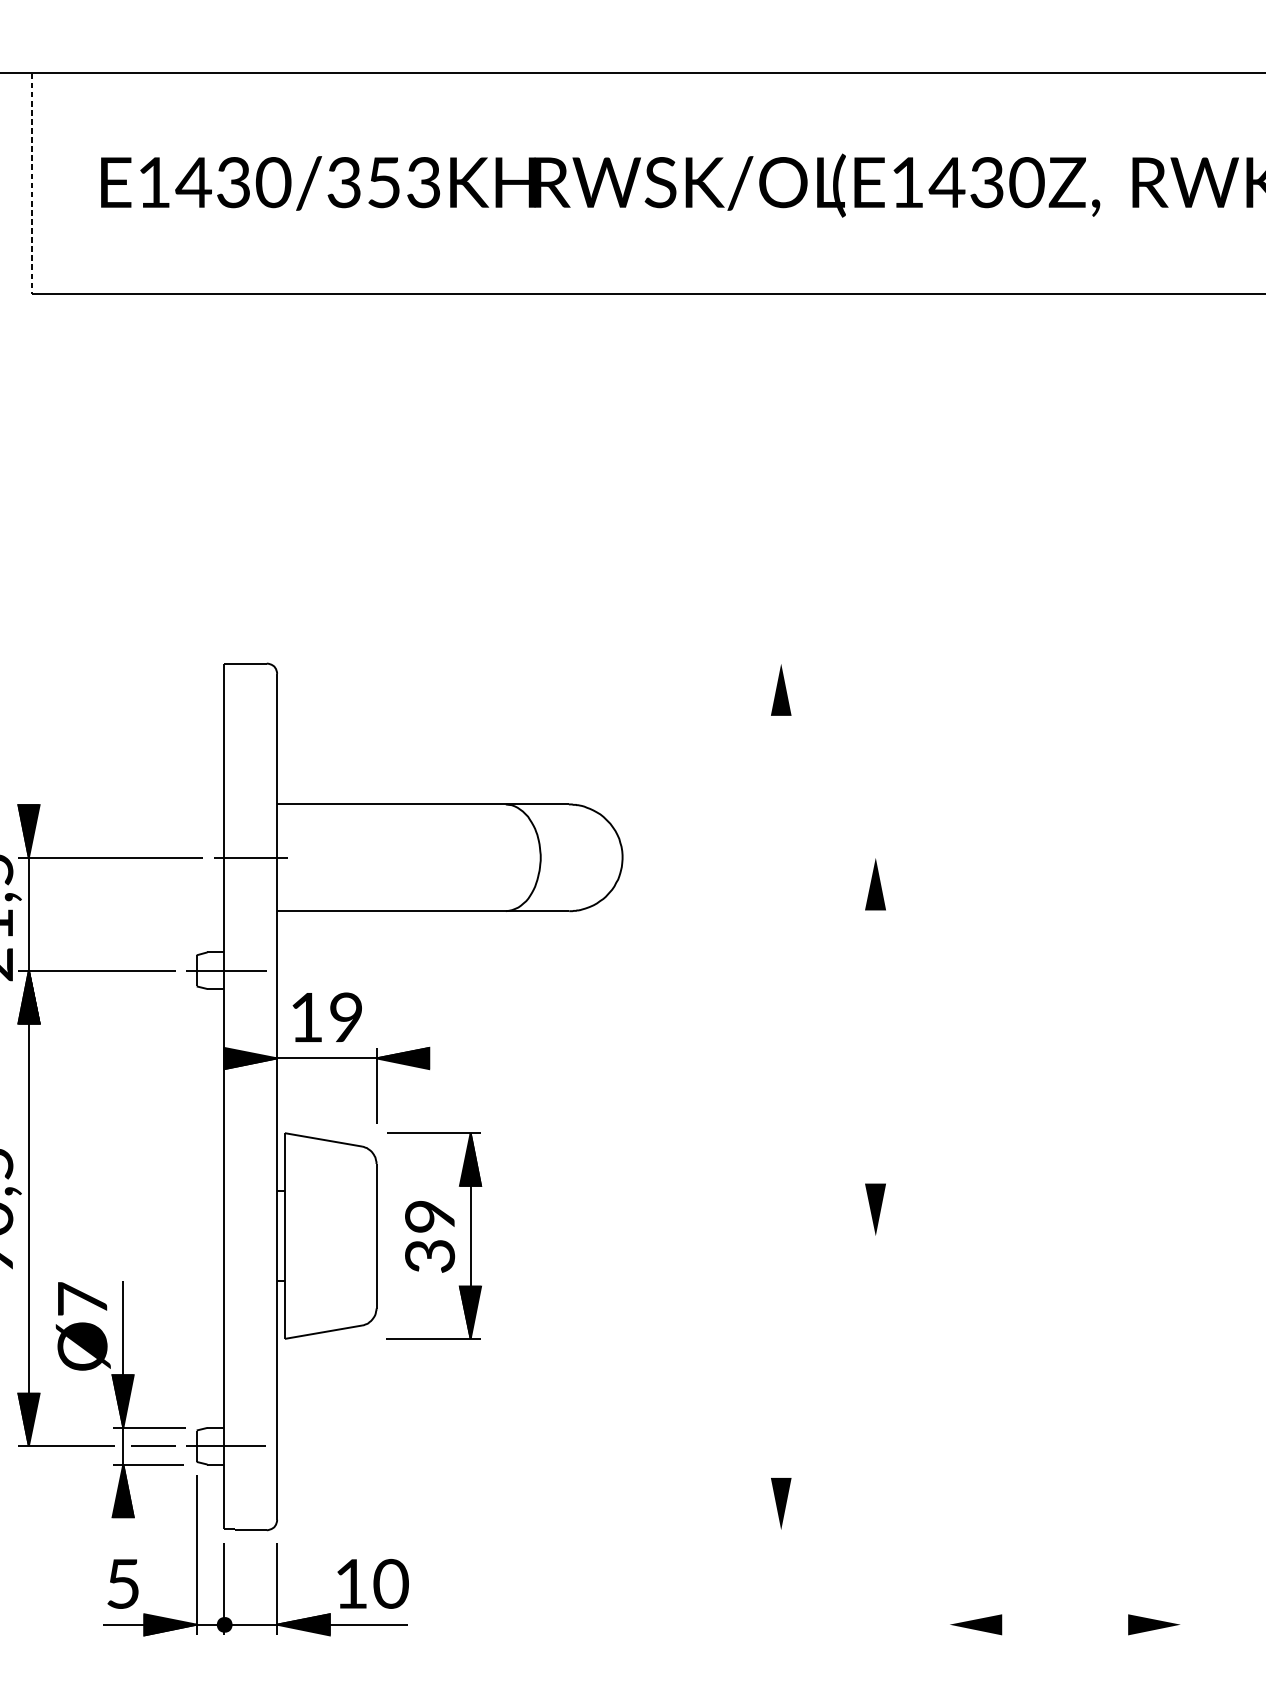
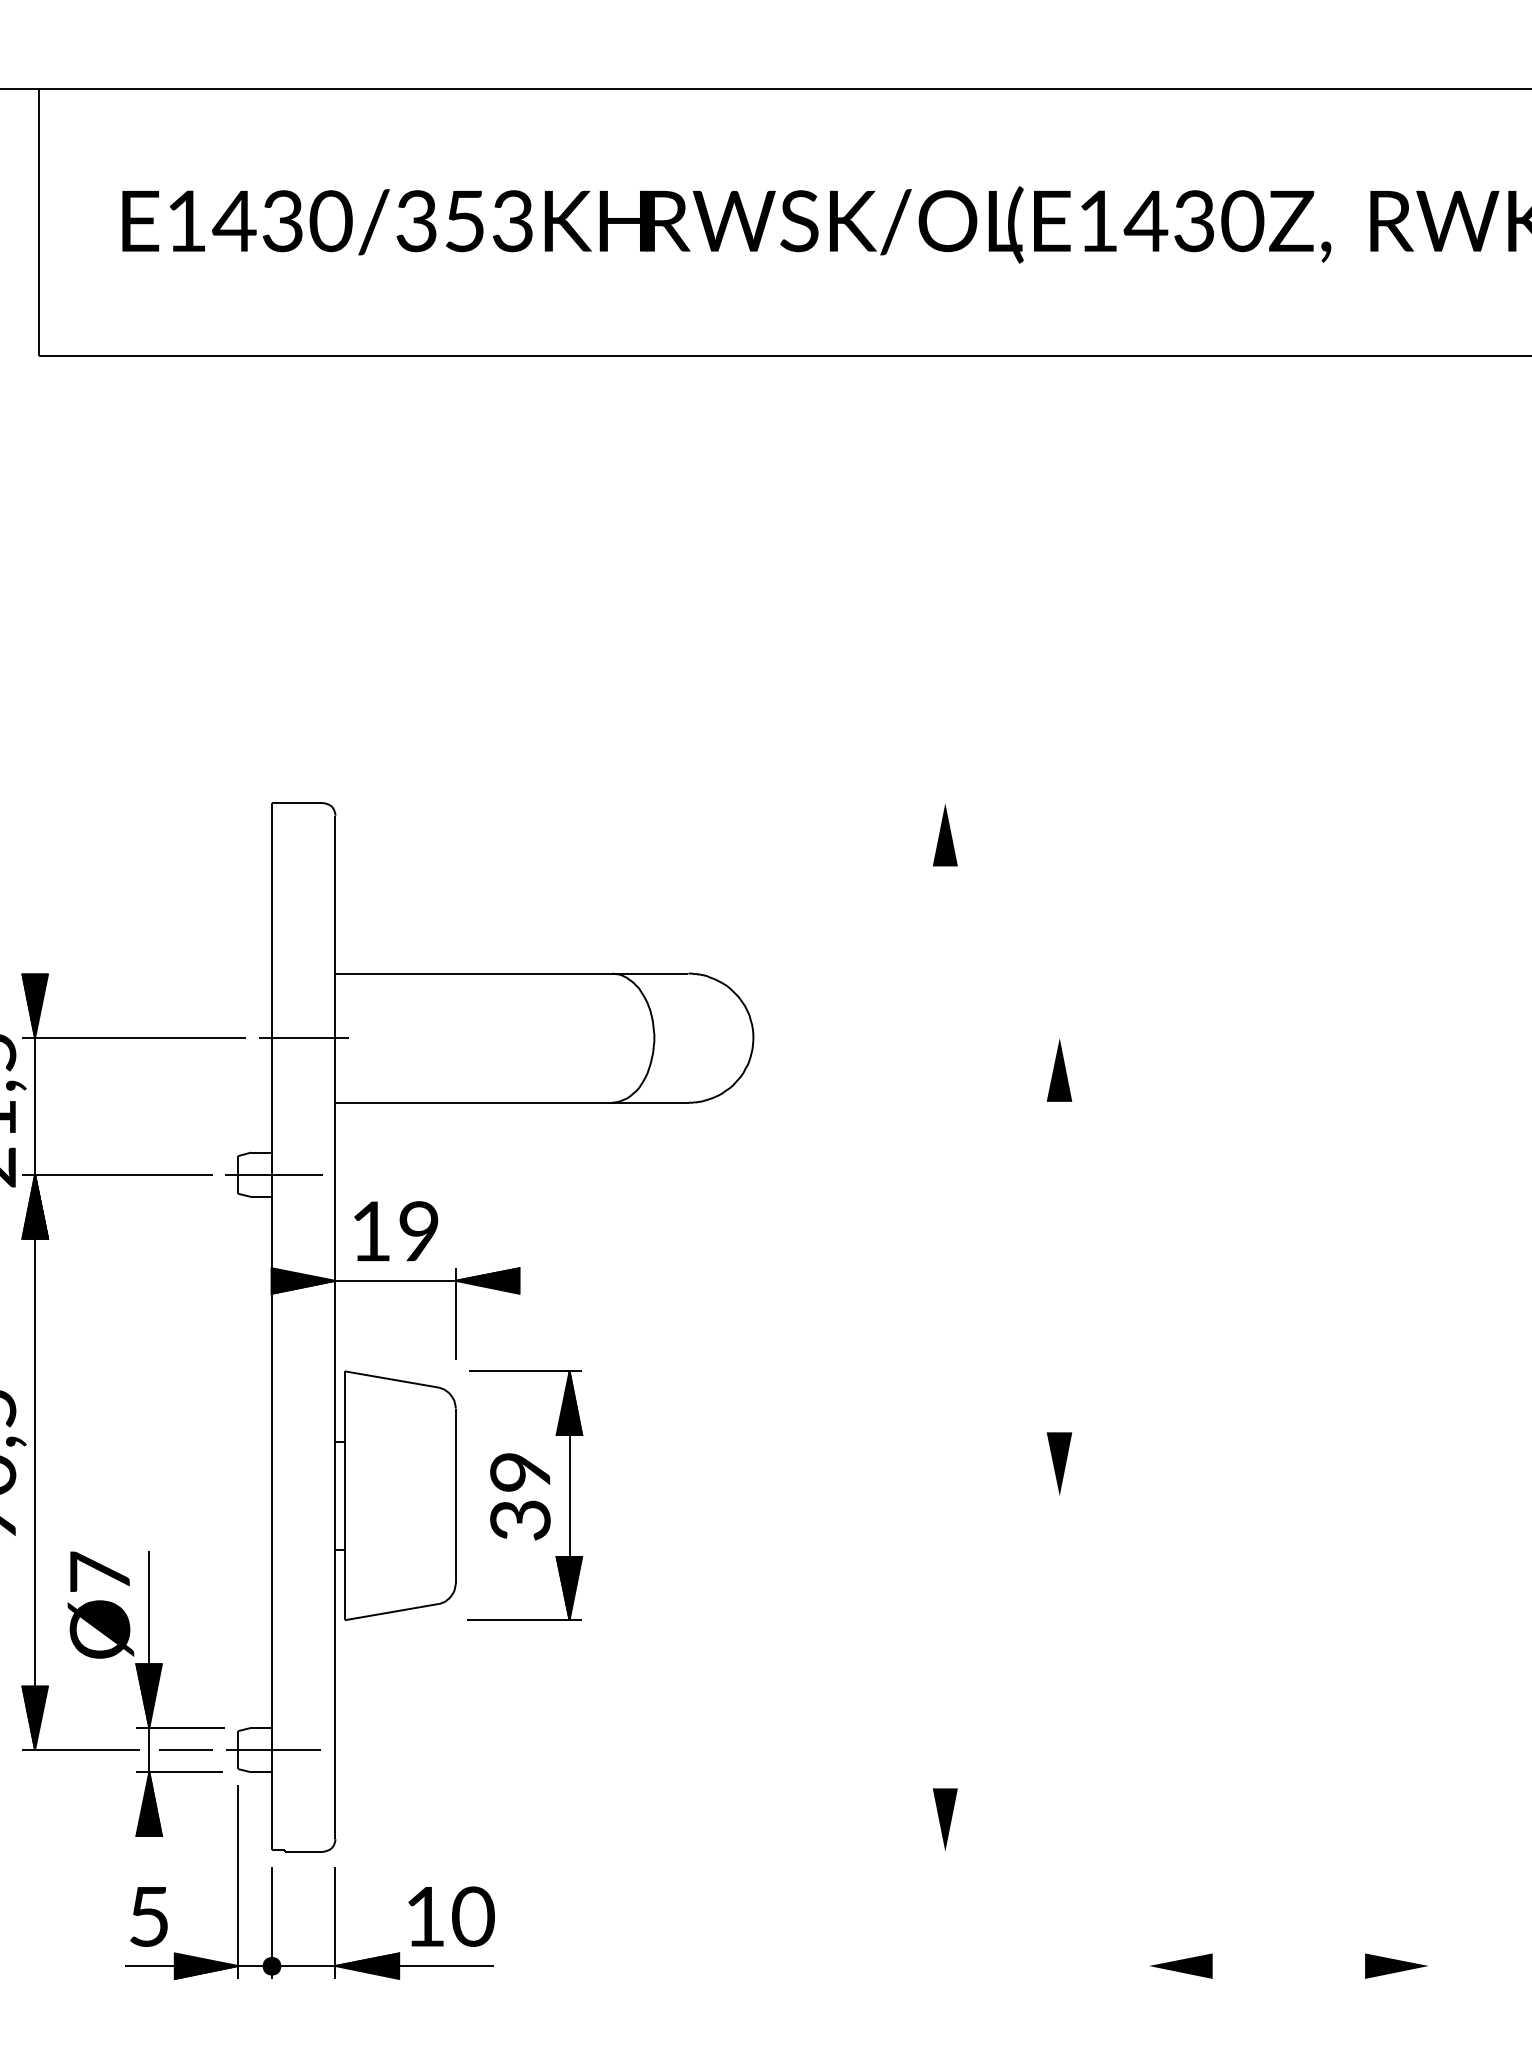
line: (31, 184) -> (38, 223), dashed -> solid

